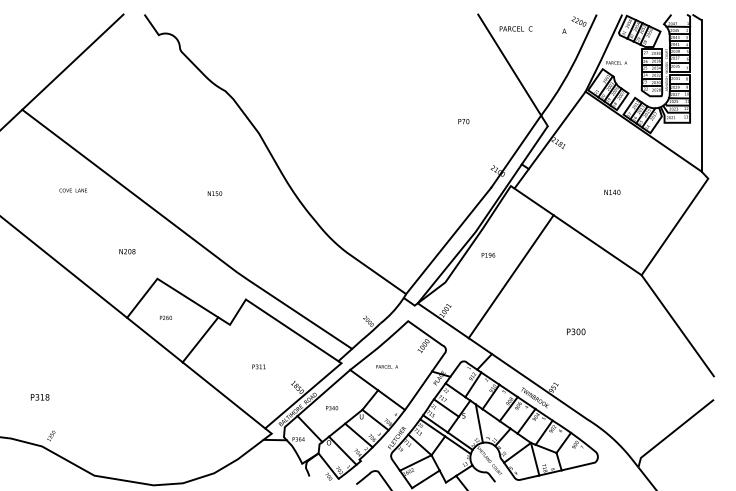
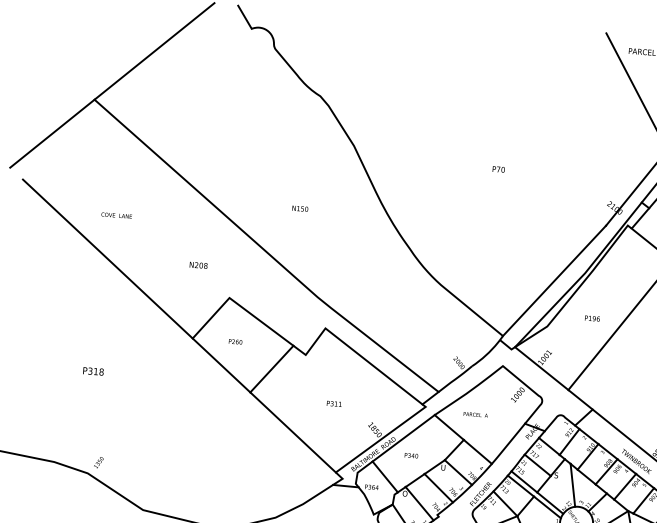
text: (463, 121) -> (498, 169), moved
text: (72, 190) -> (115, 215), moved
text: (488, 255) -> (592, 318), moved
text: (39, 397) -> (92, 371), moved

